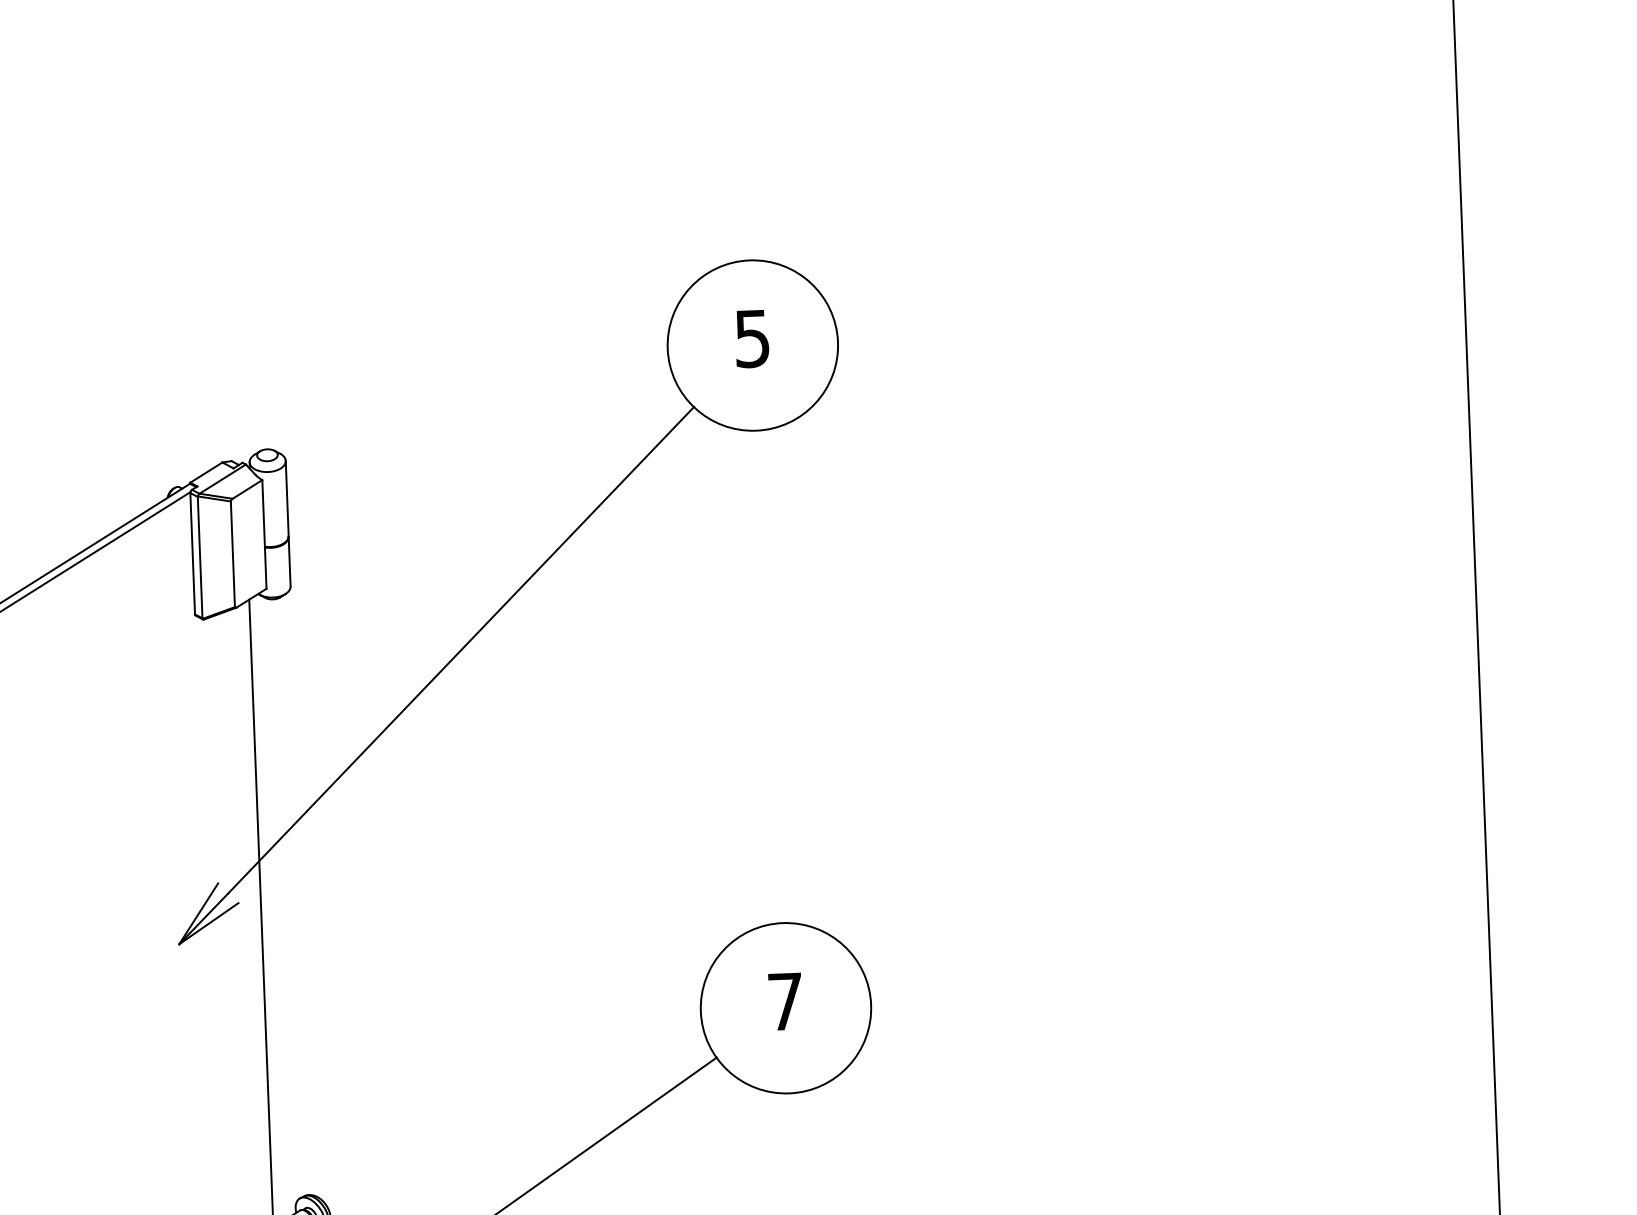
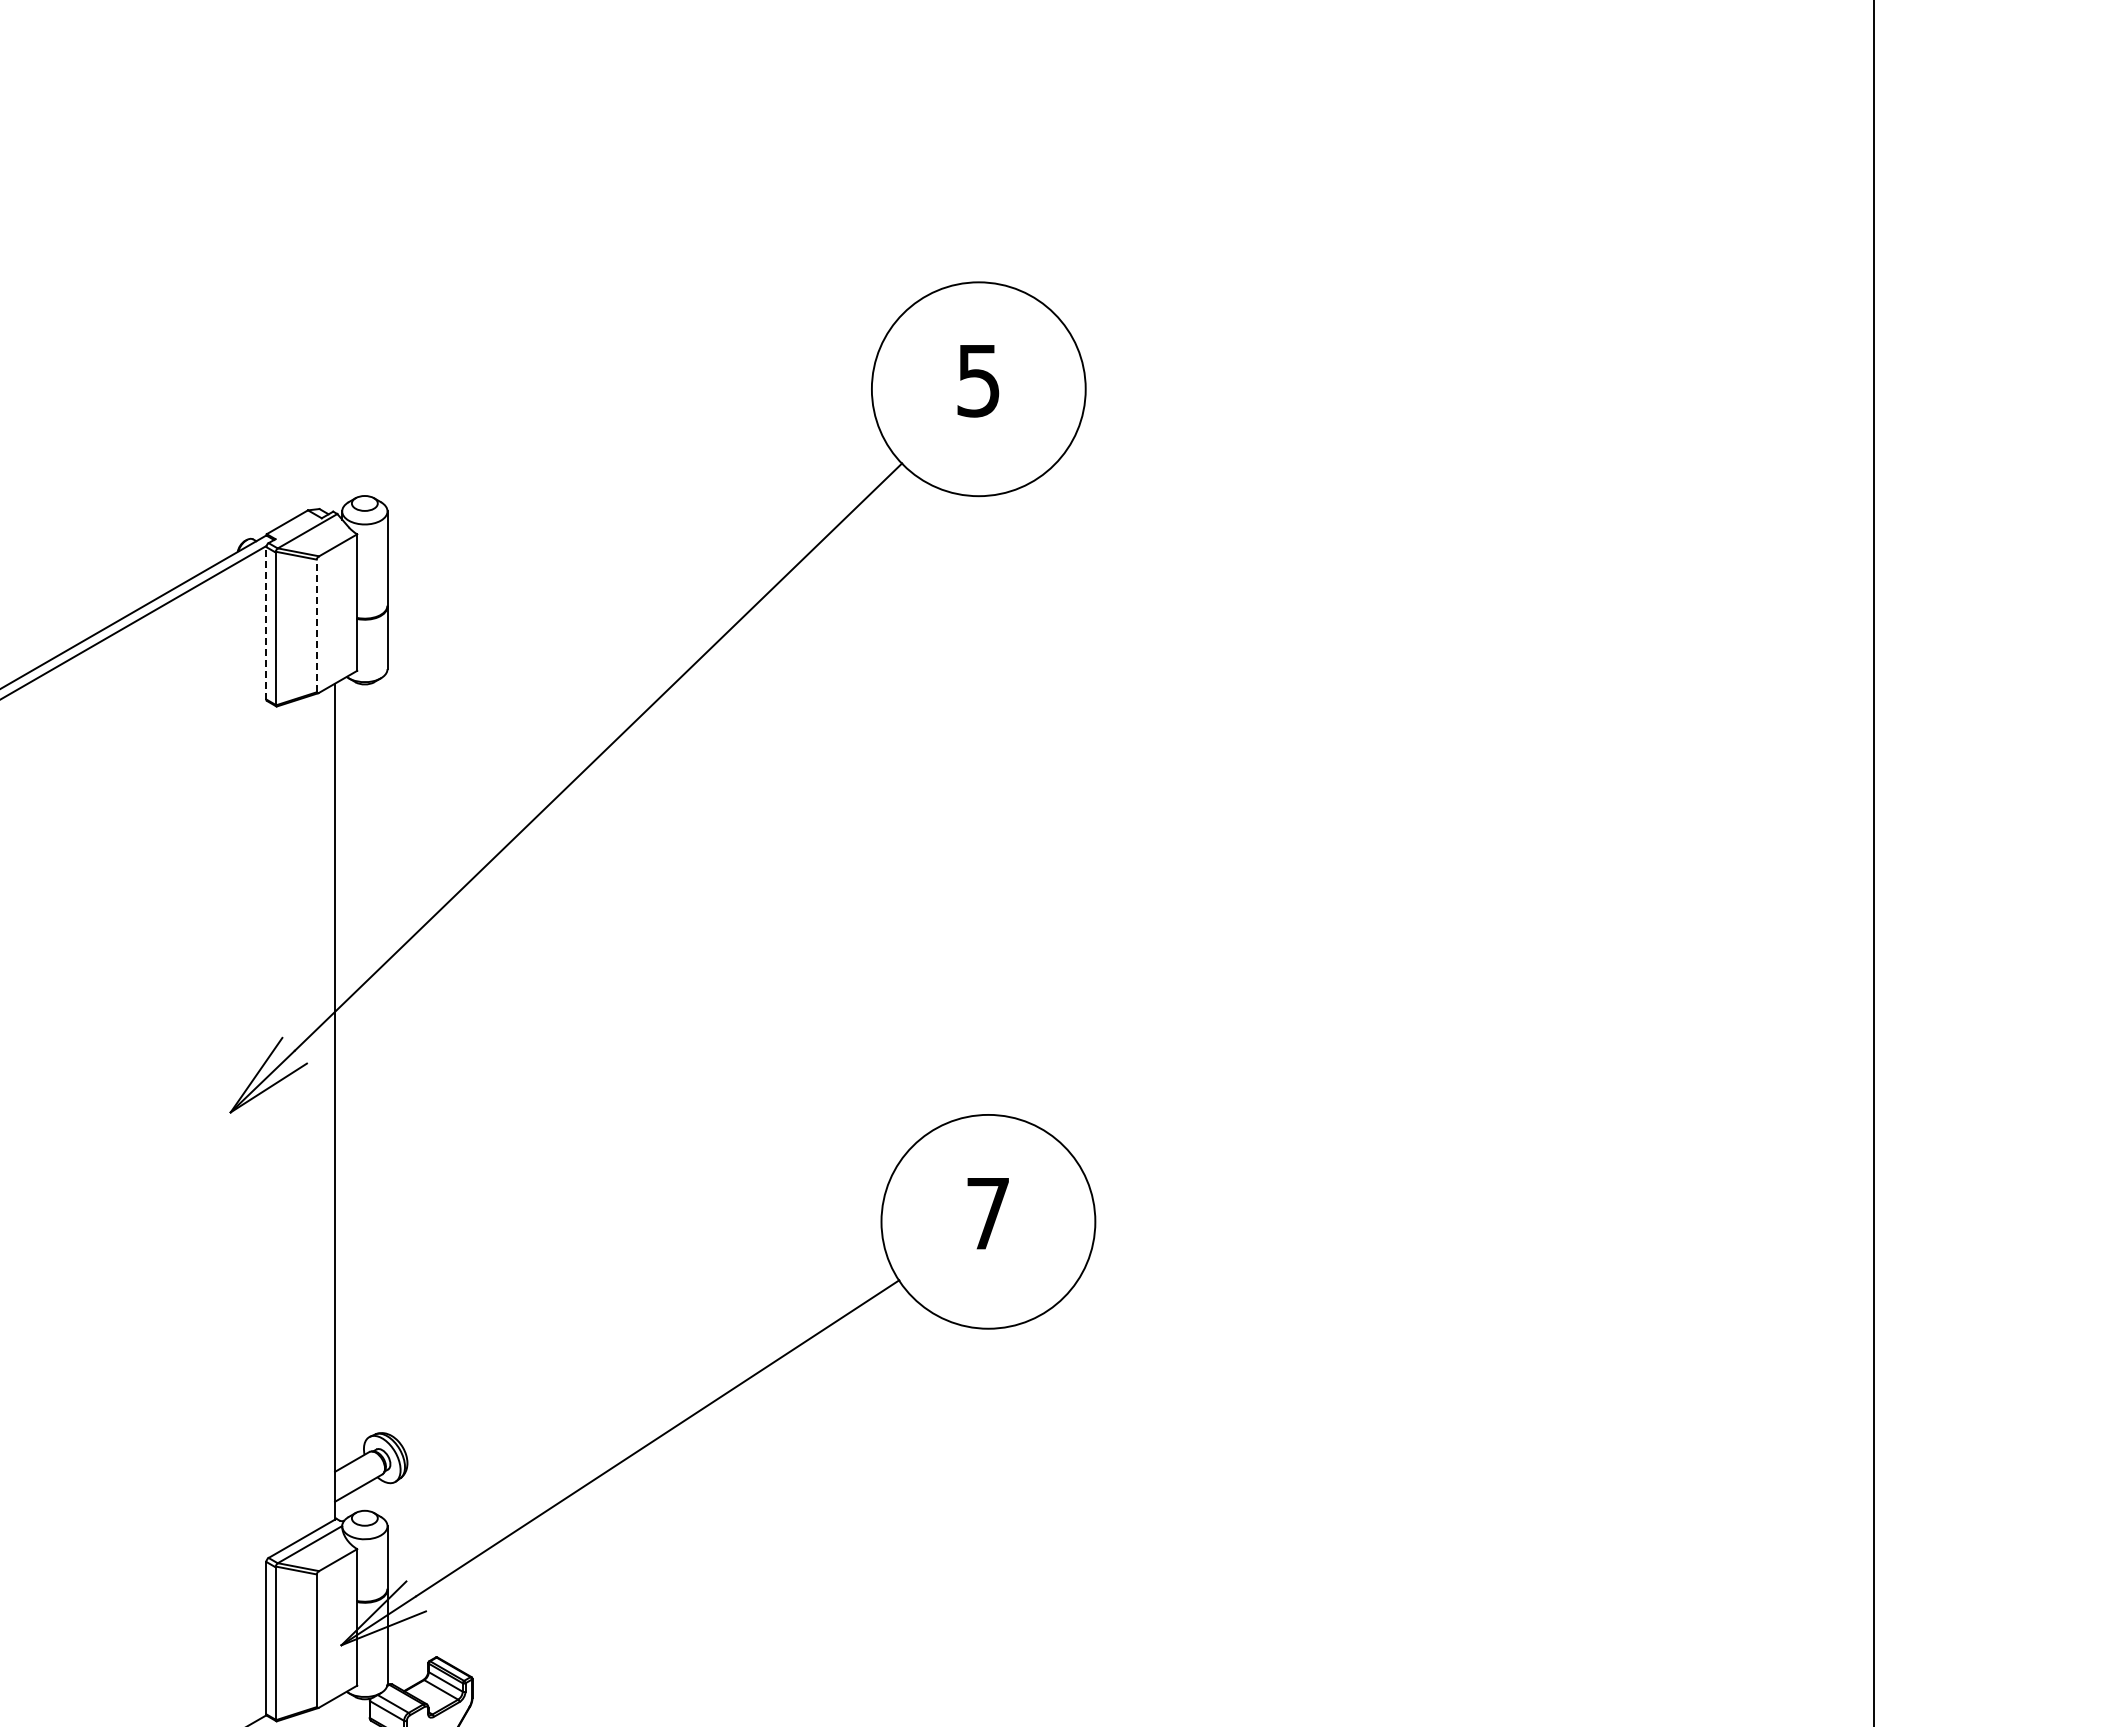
line: (192, 553) -> (266, 622), solid -> dashed
line: (232, 553) -> (316, 625), solid -> dashed

